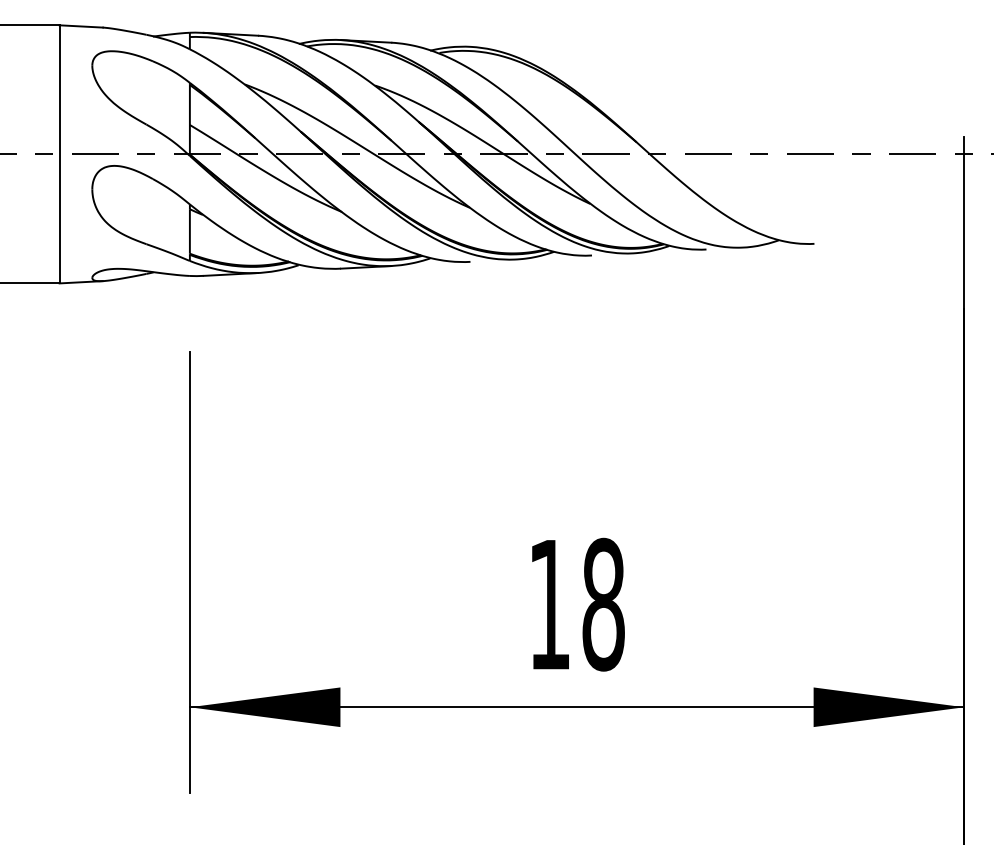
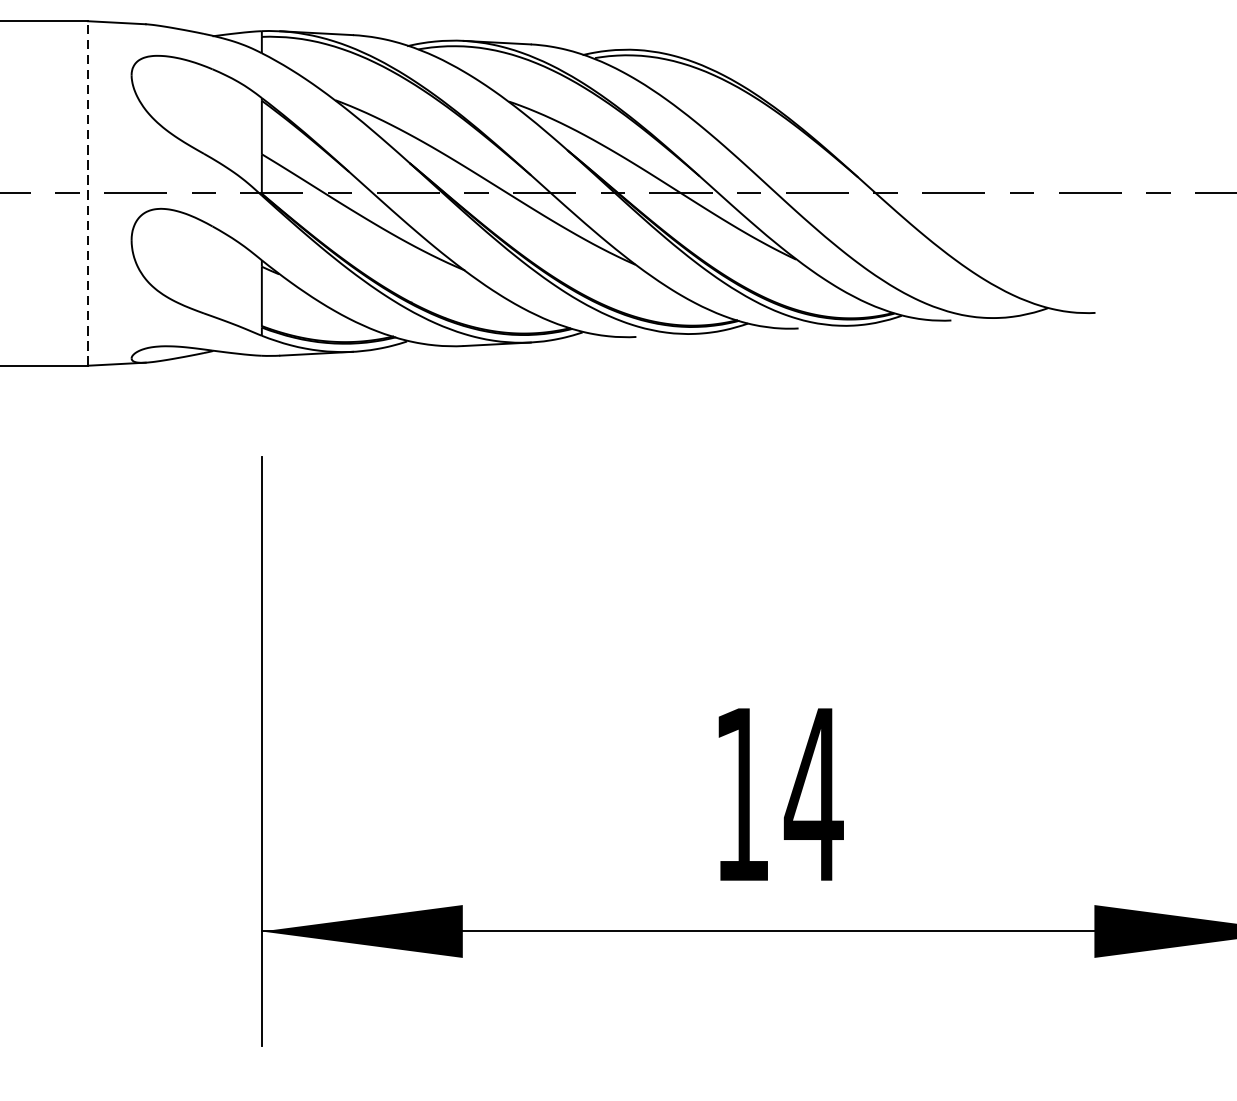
line: (59, 153) -> (87, 192), solid -> dashed
text: (603, 604) -> (813, 794), 18 -> 14

